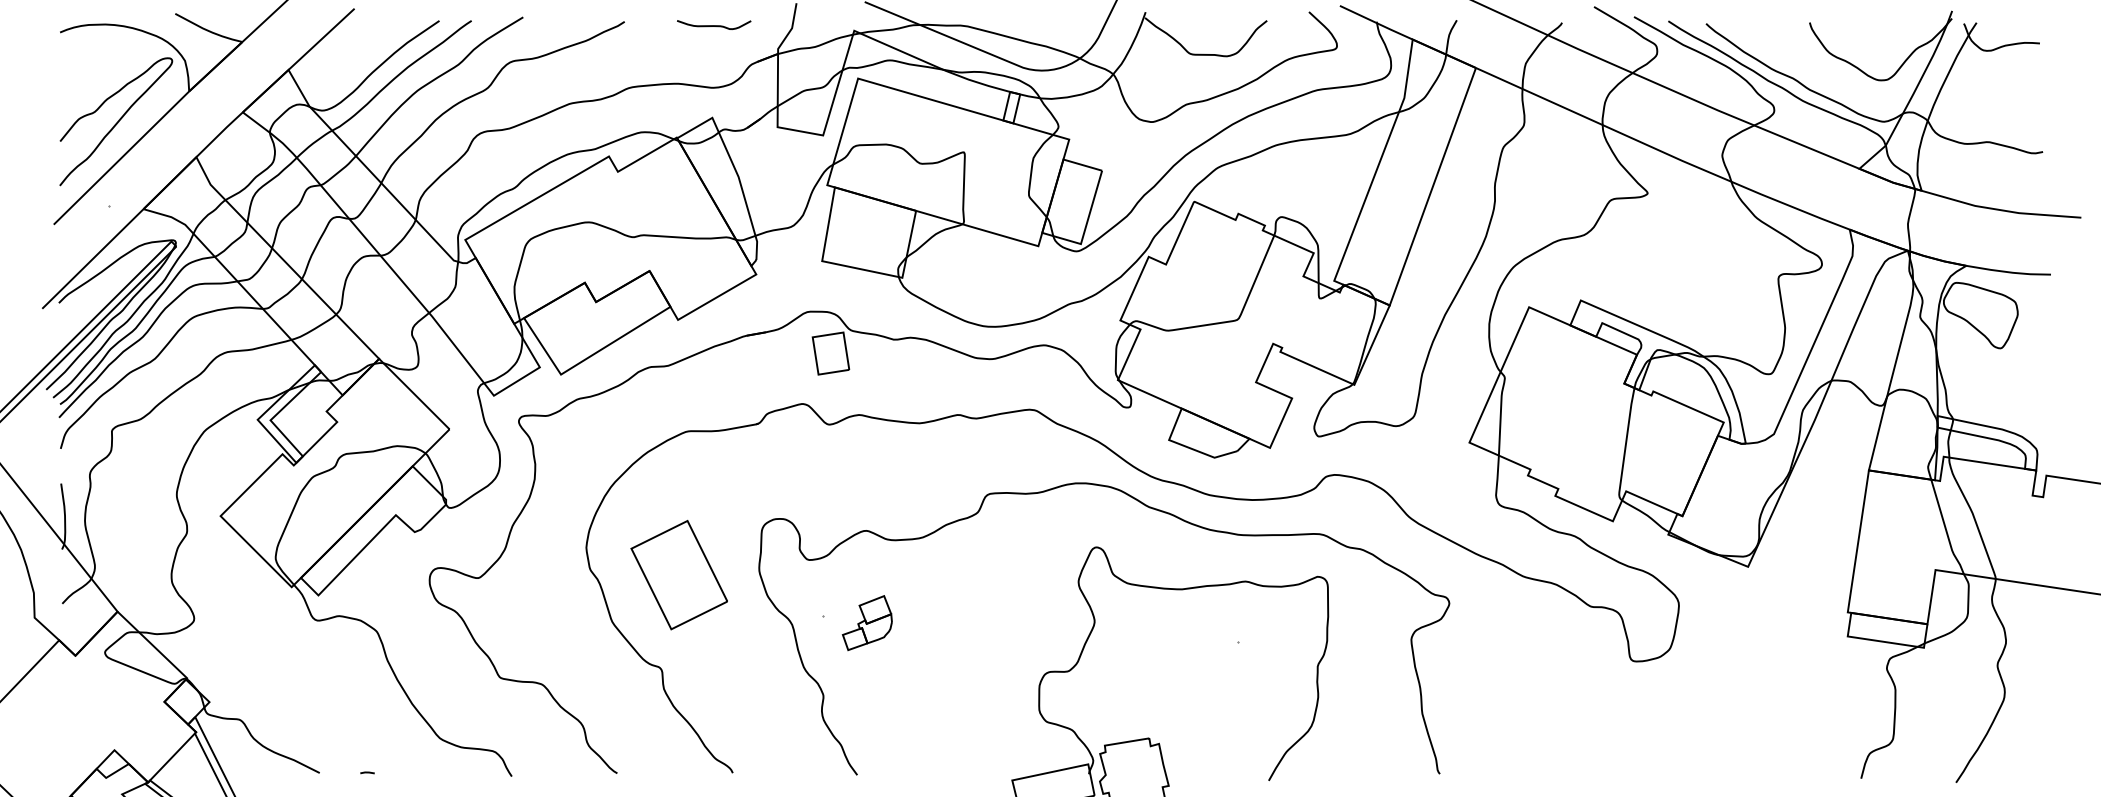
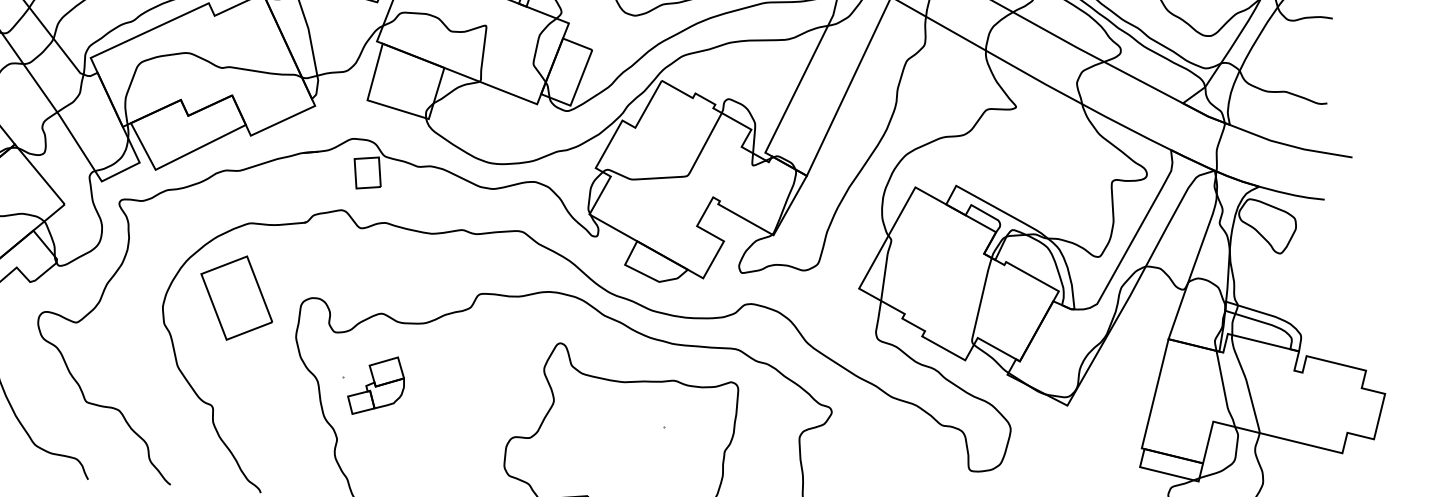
part: (678, 575) -> (236, 298), moved
part: (867, 622) -> (376, 385), size x1.43

